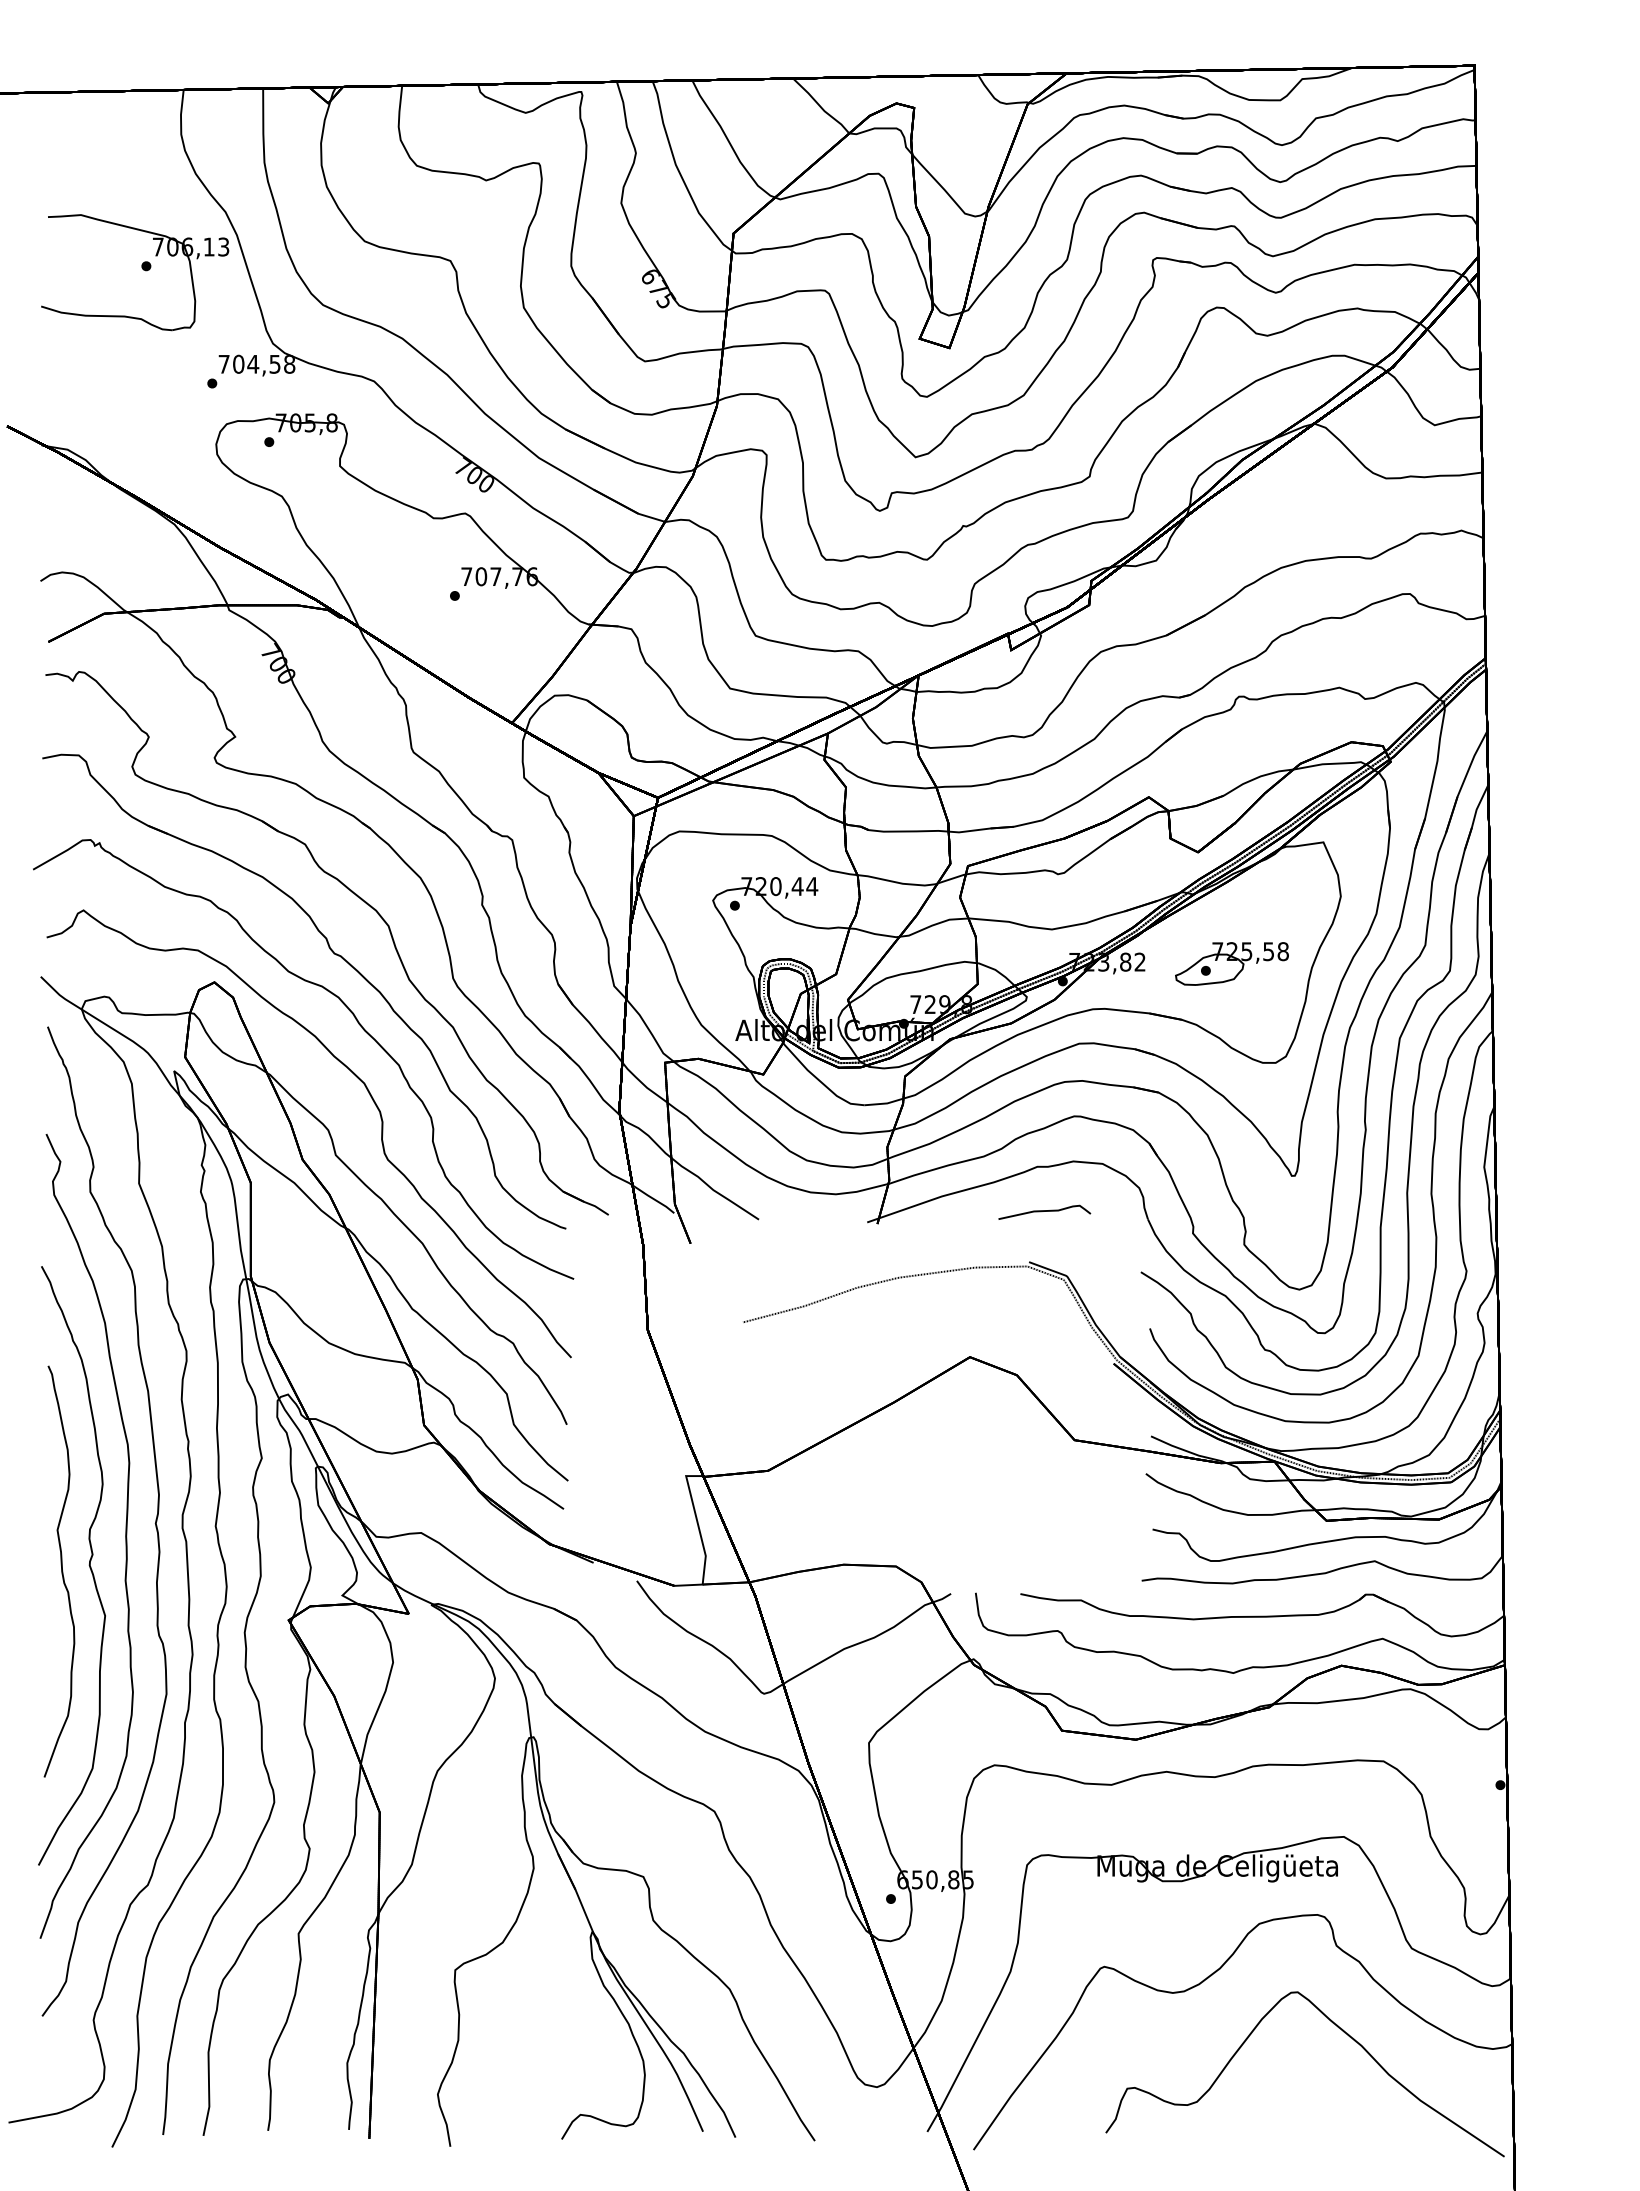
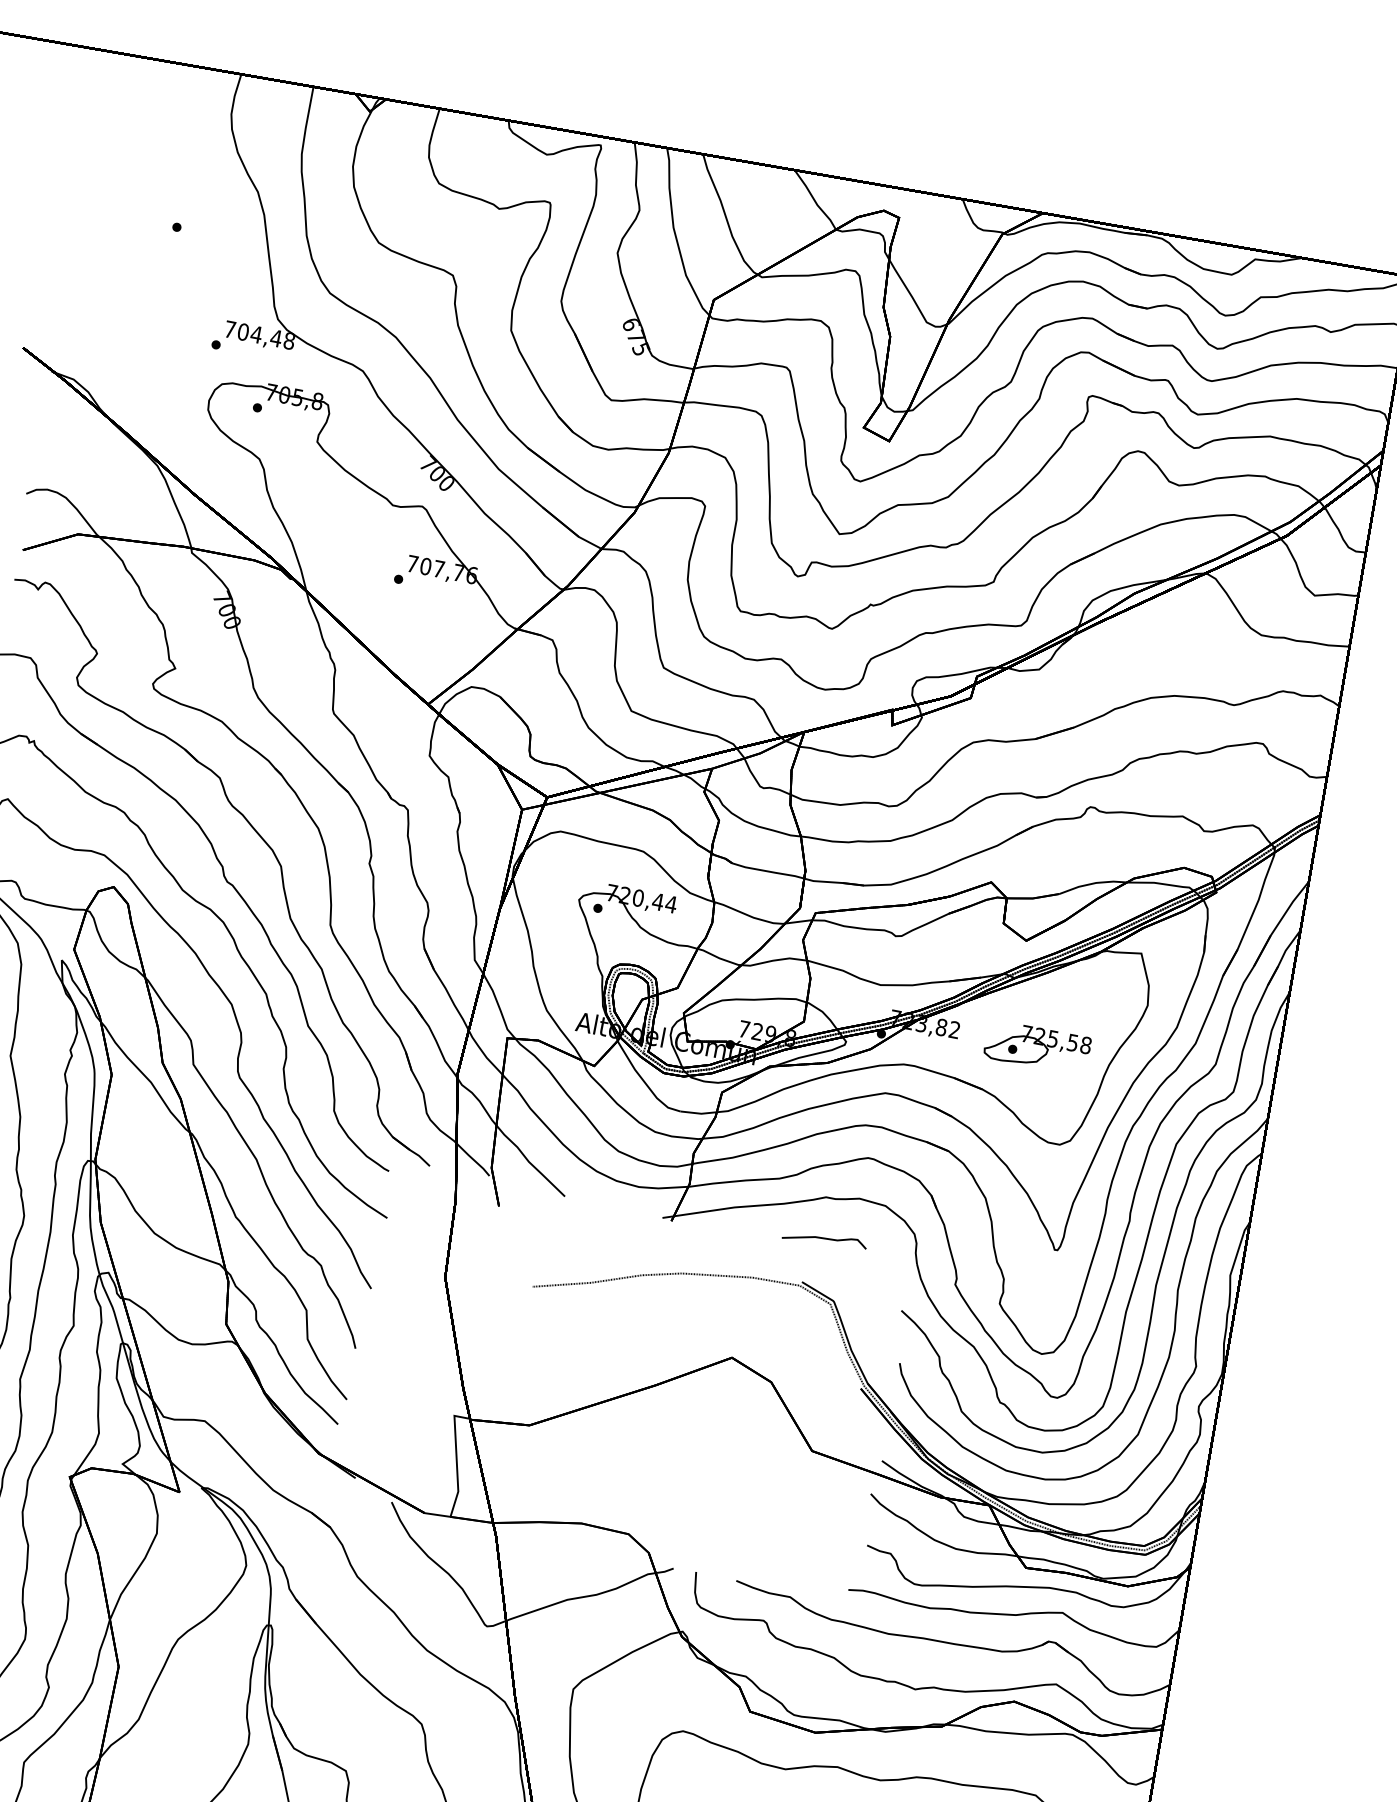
part: (155, 256) -> (186, 220), removed
text: (275, 364) -> (276, 338), 704,58 -> 704,48

